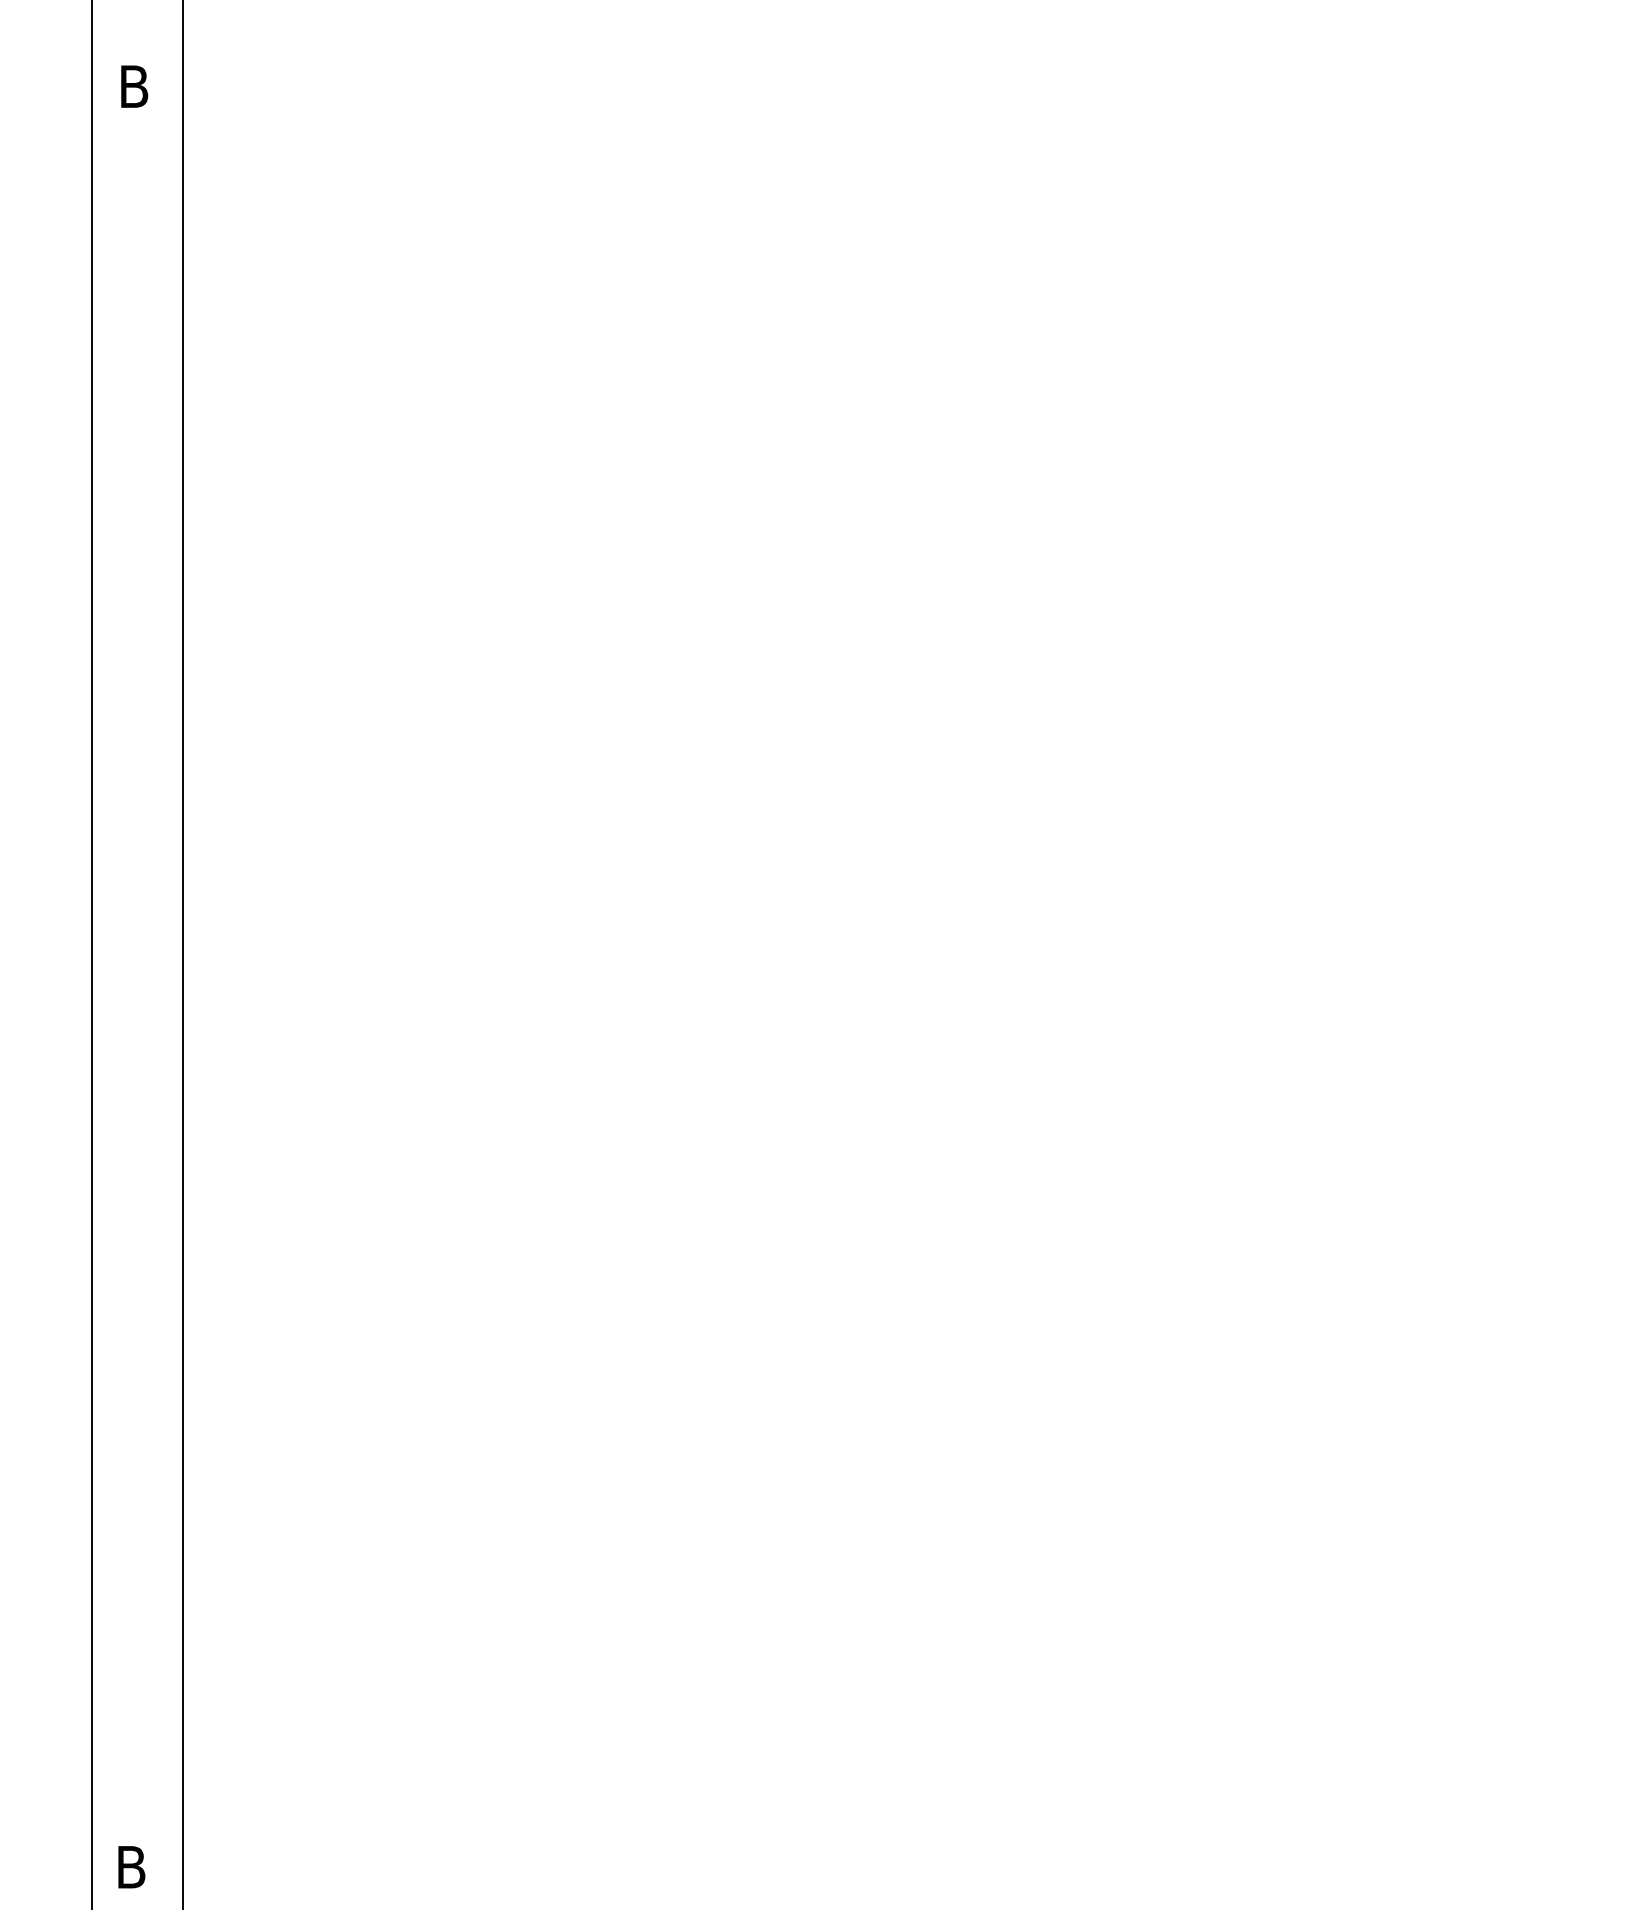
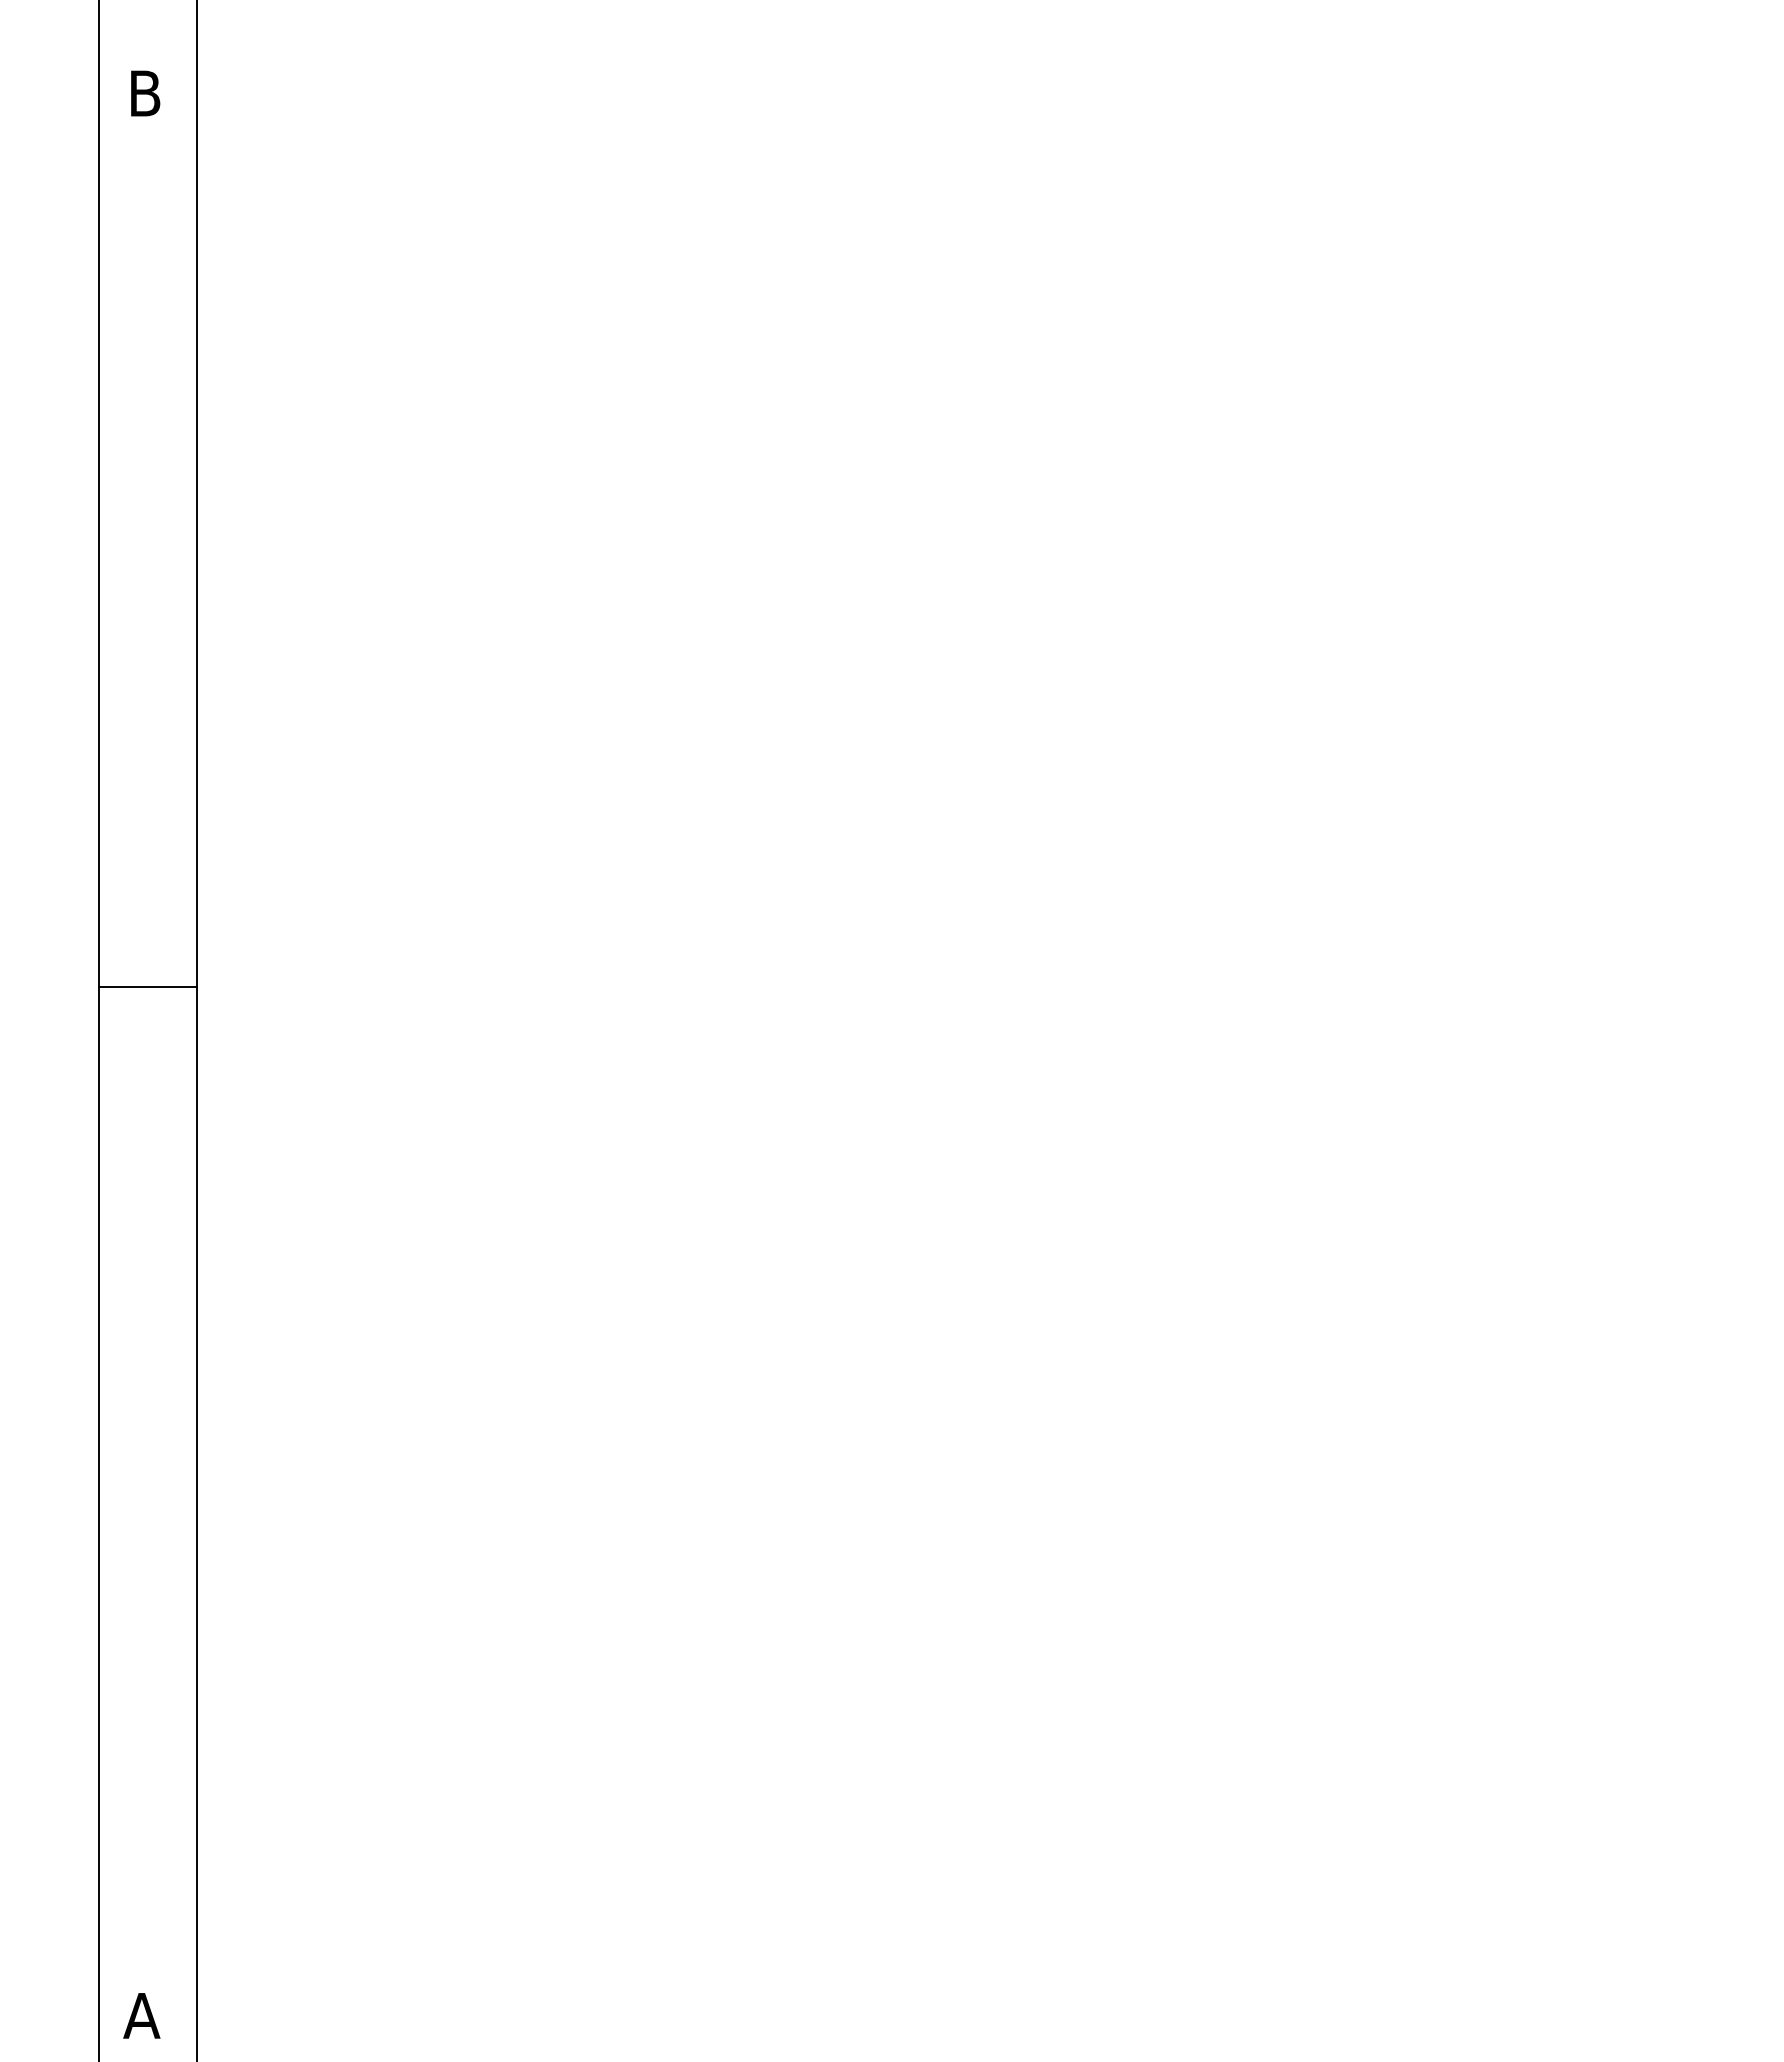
line: (136, 914) -> (147, 987), added
text: (131, 1867) -> (142, 2016), B -> A

